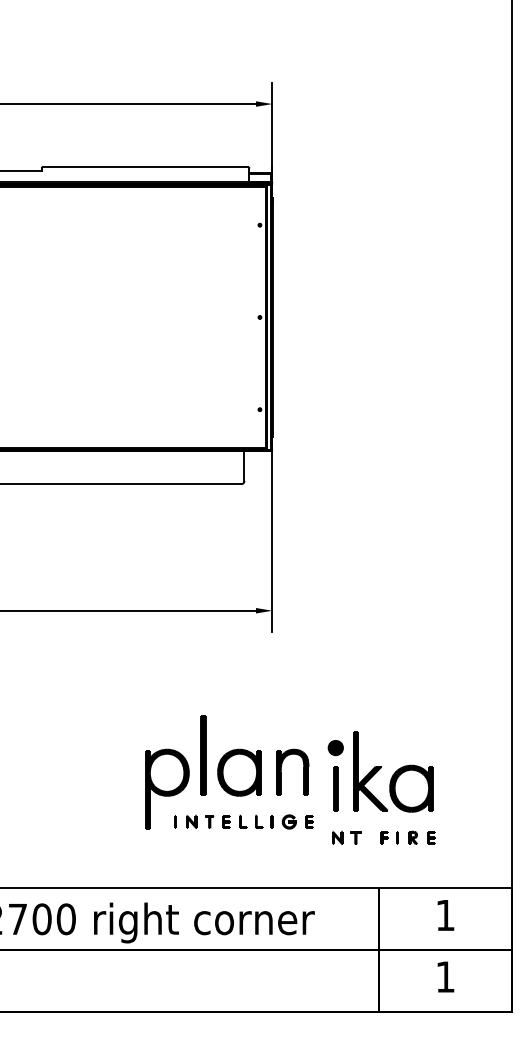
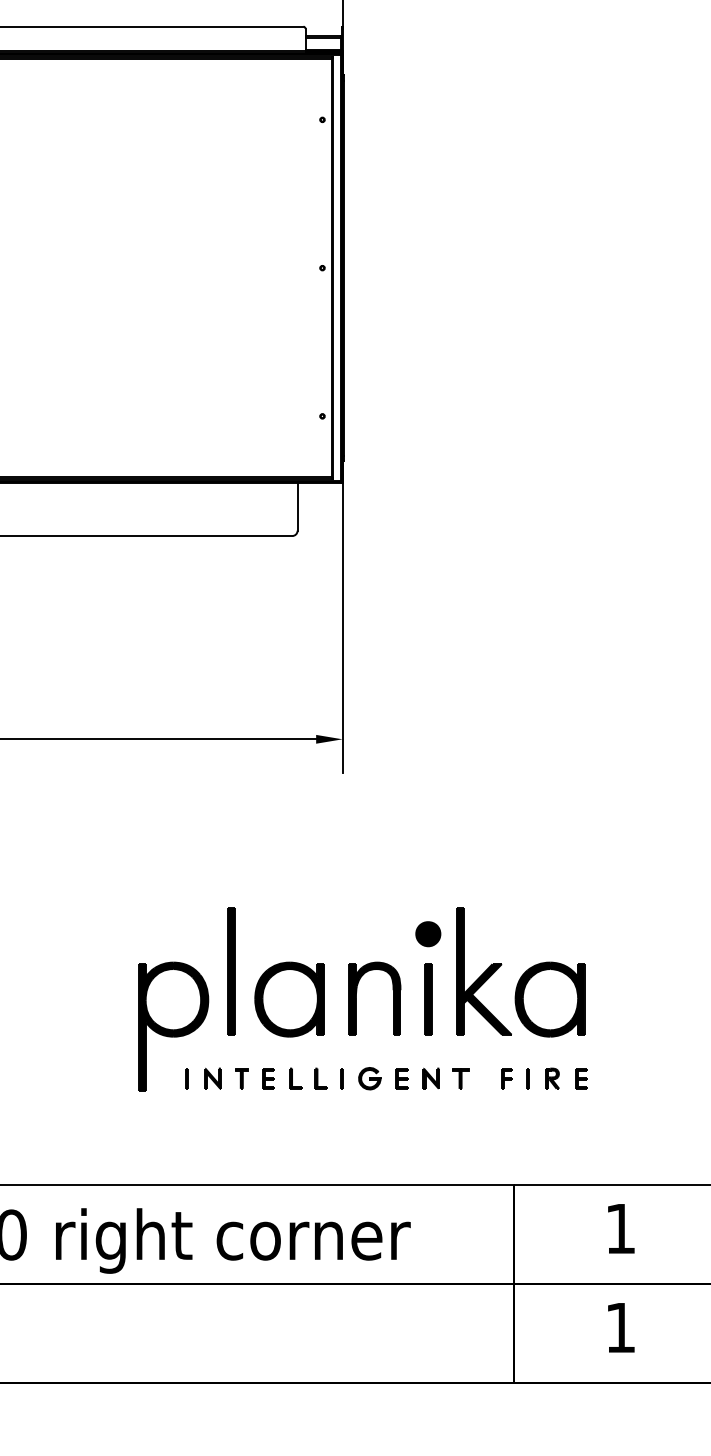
part: (389, 787) -> (514, 997), moved

